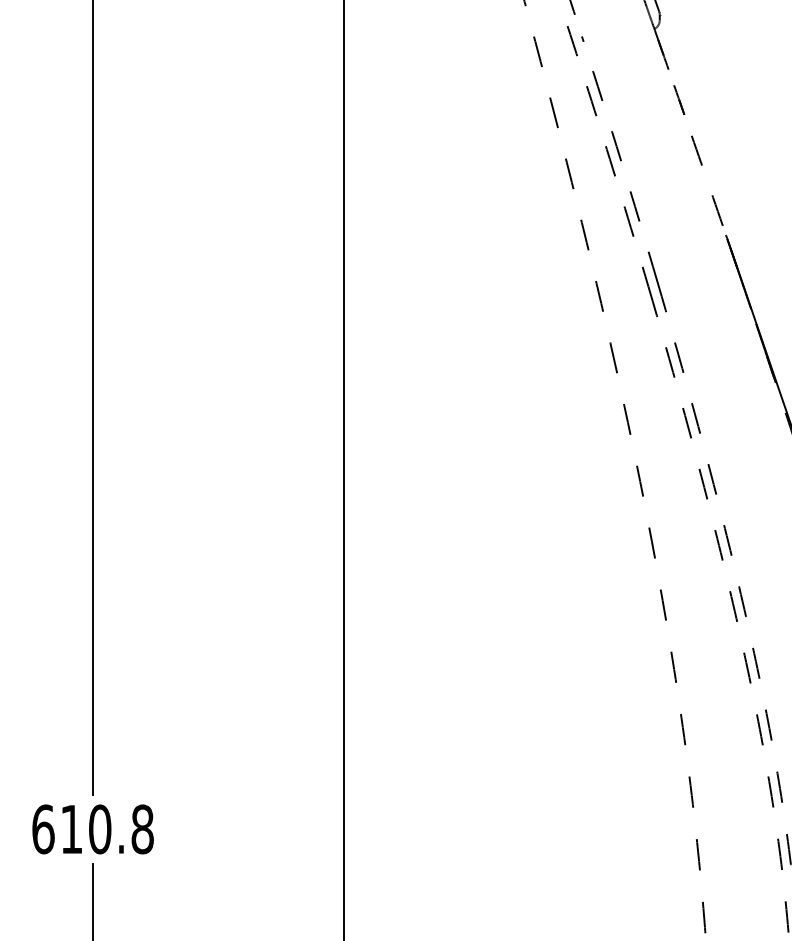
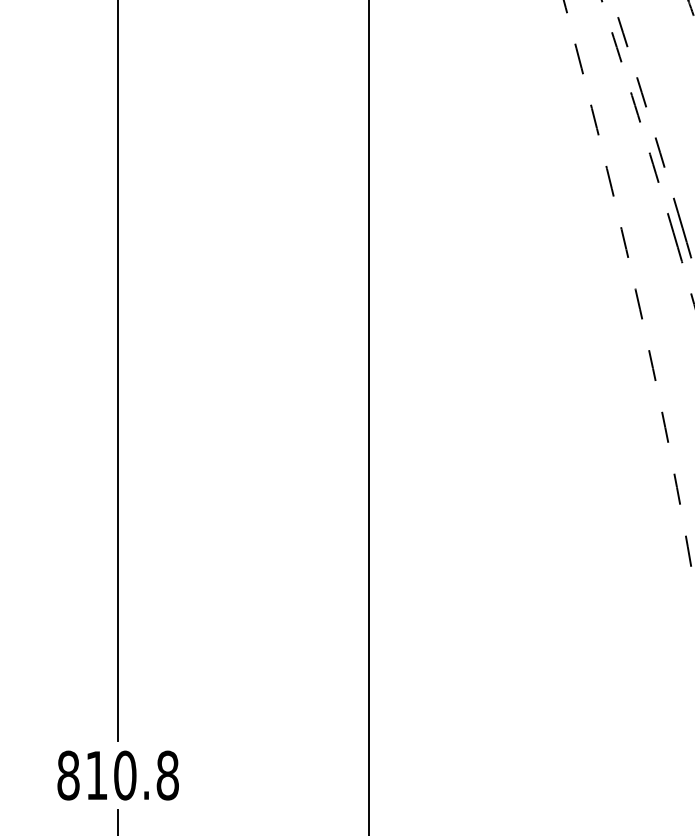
text: (43, 829) -> (68, 775), 610.8 -> 810.8

